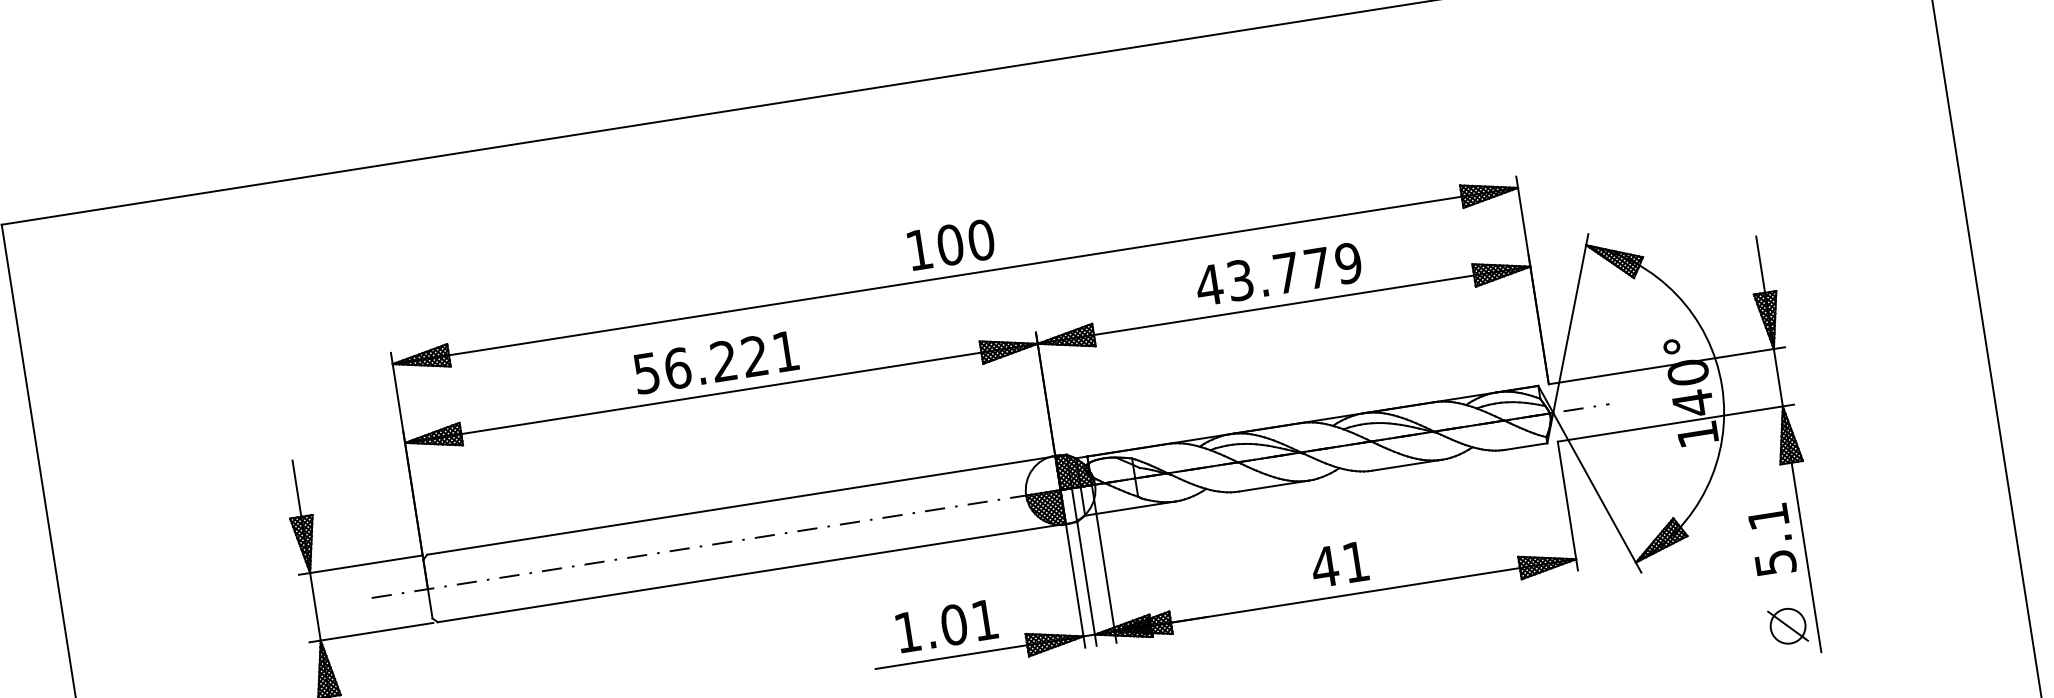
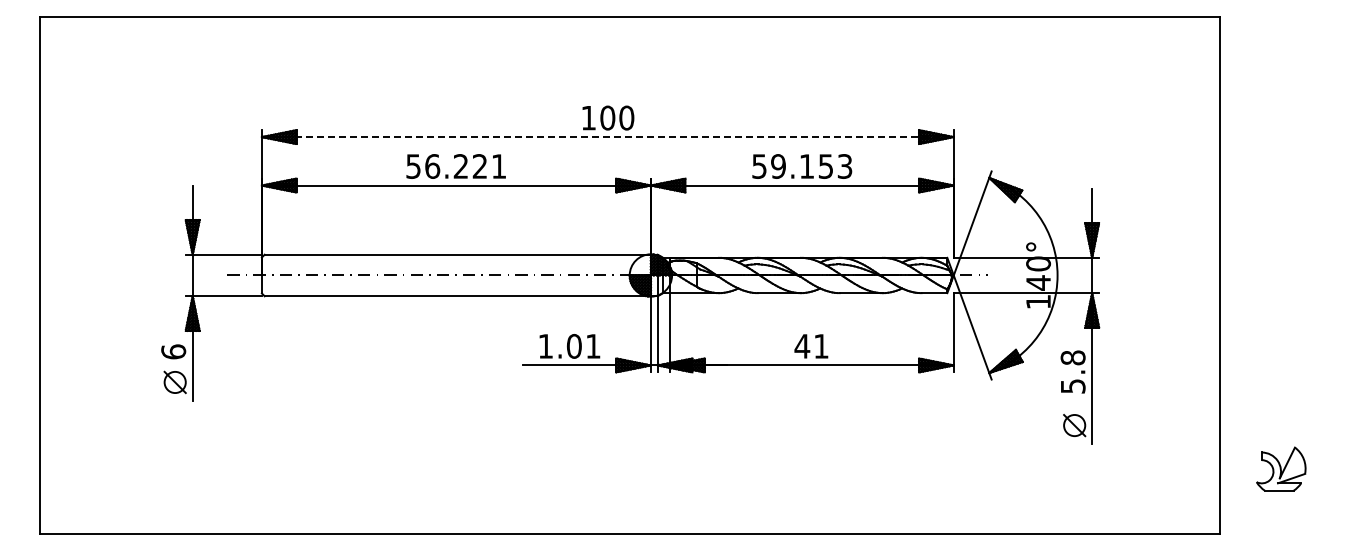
text: (1277, 274) -> (801, 166), 43.779 -> 59.153
line: (954, 276) -> (607, 137), solid -> dashed
text: (1767, 516) -> (1072, 357), 5.1 -> 5.8

